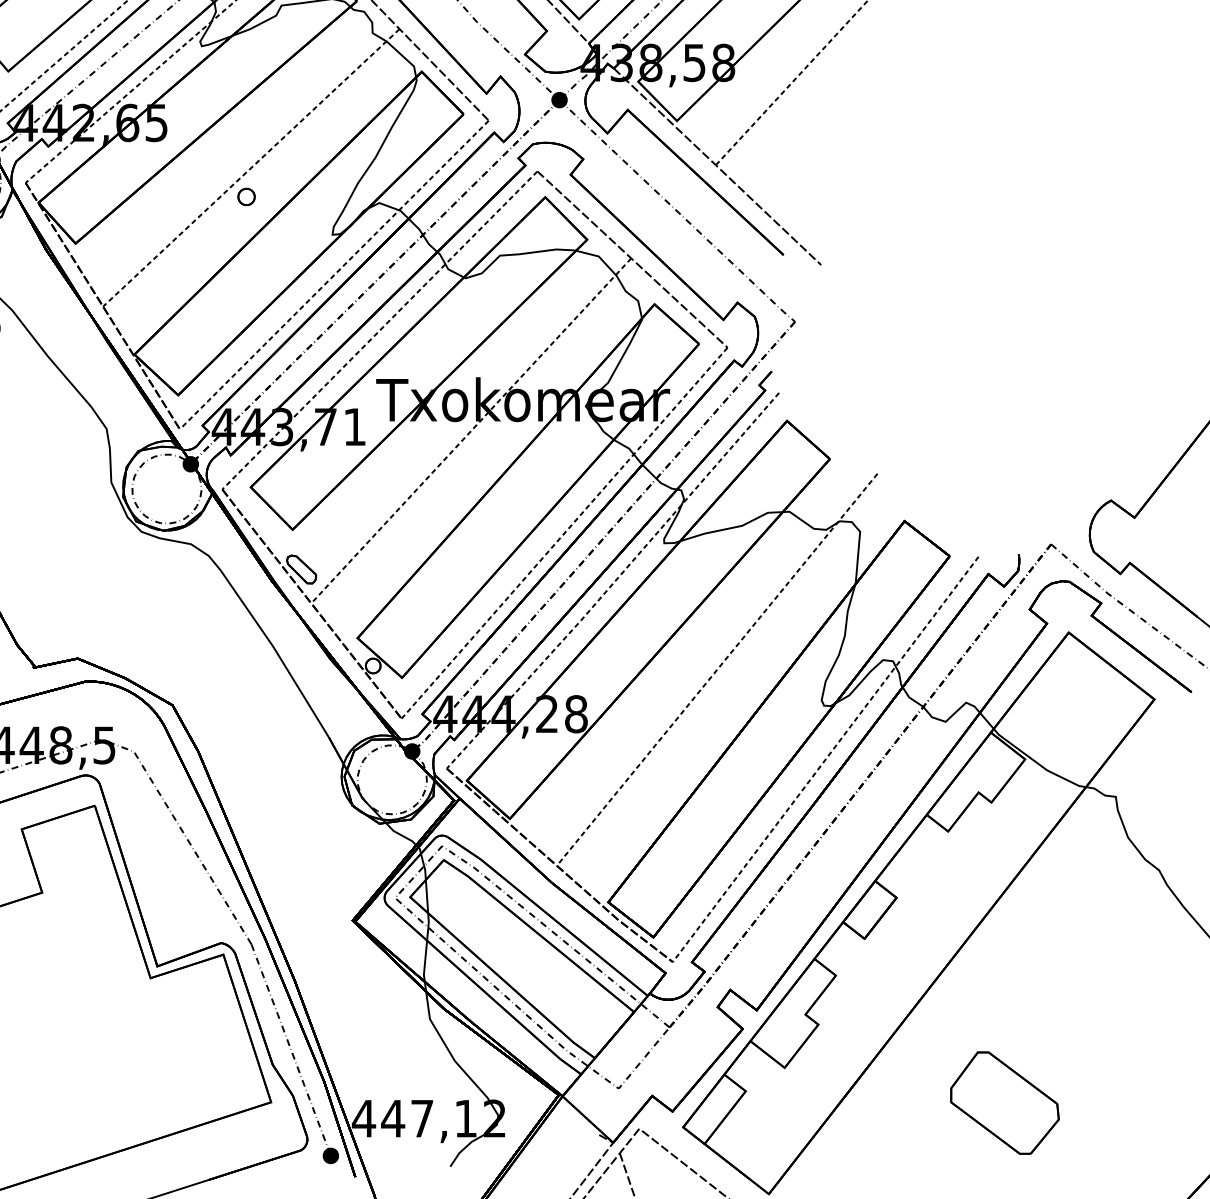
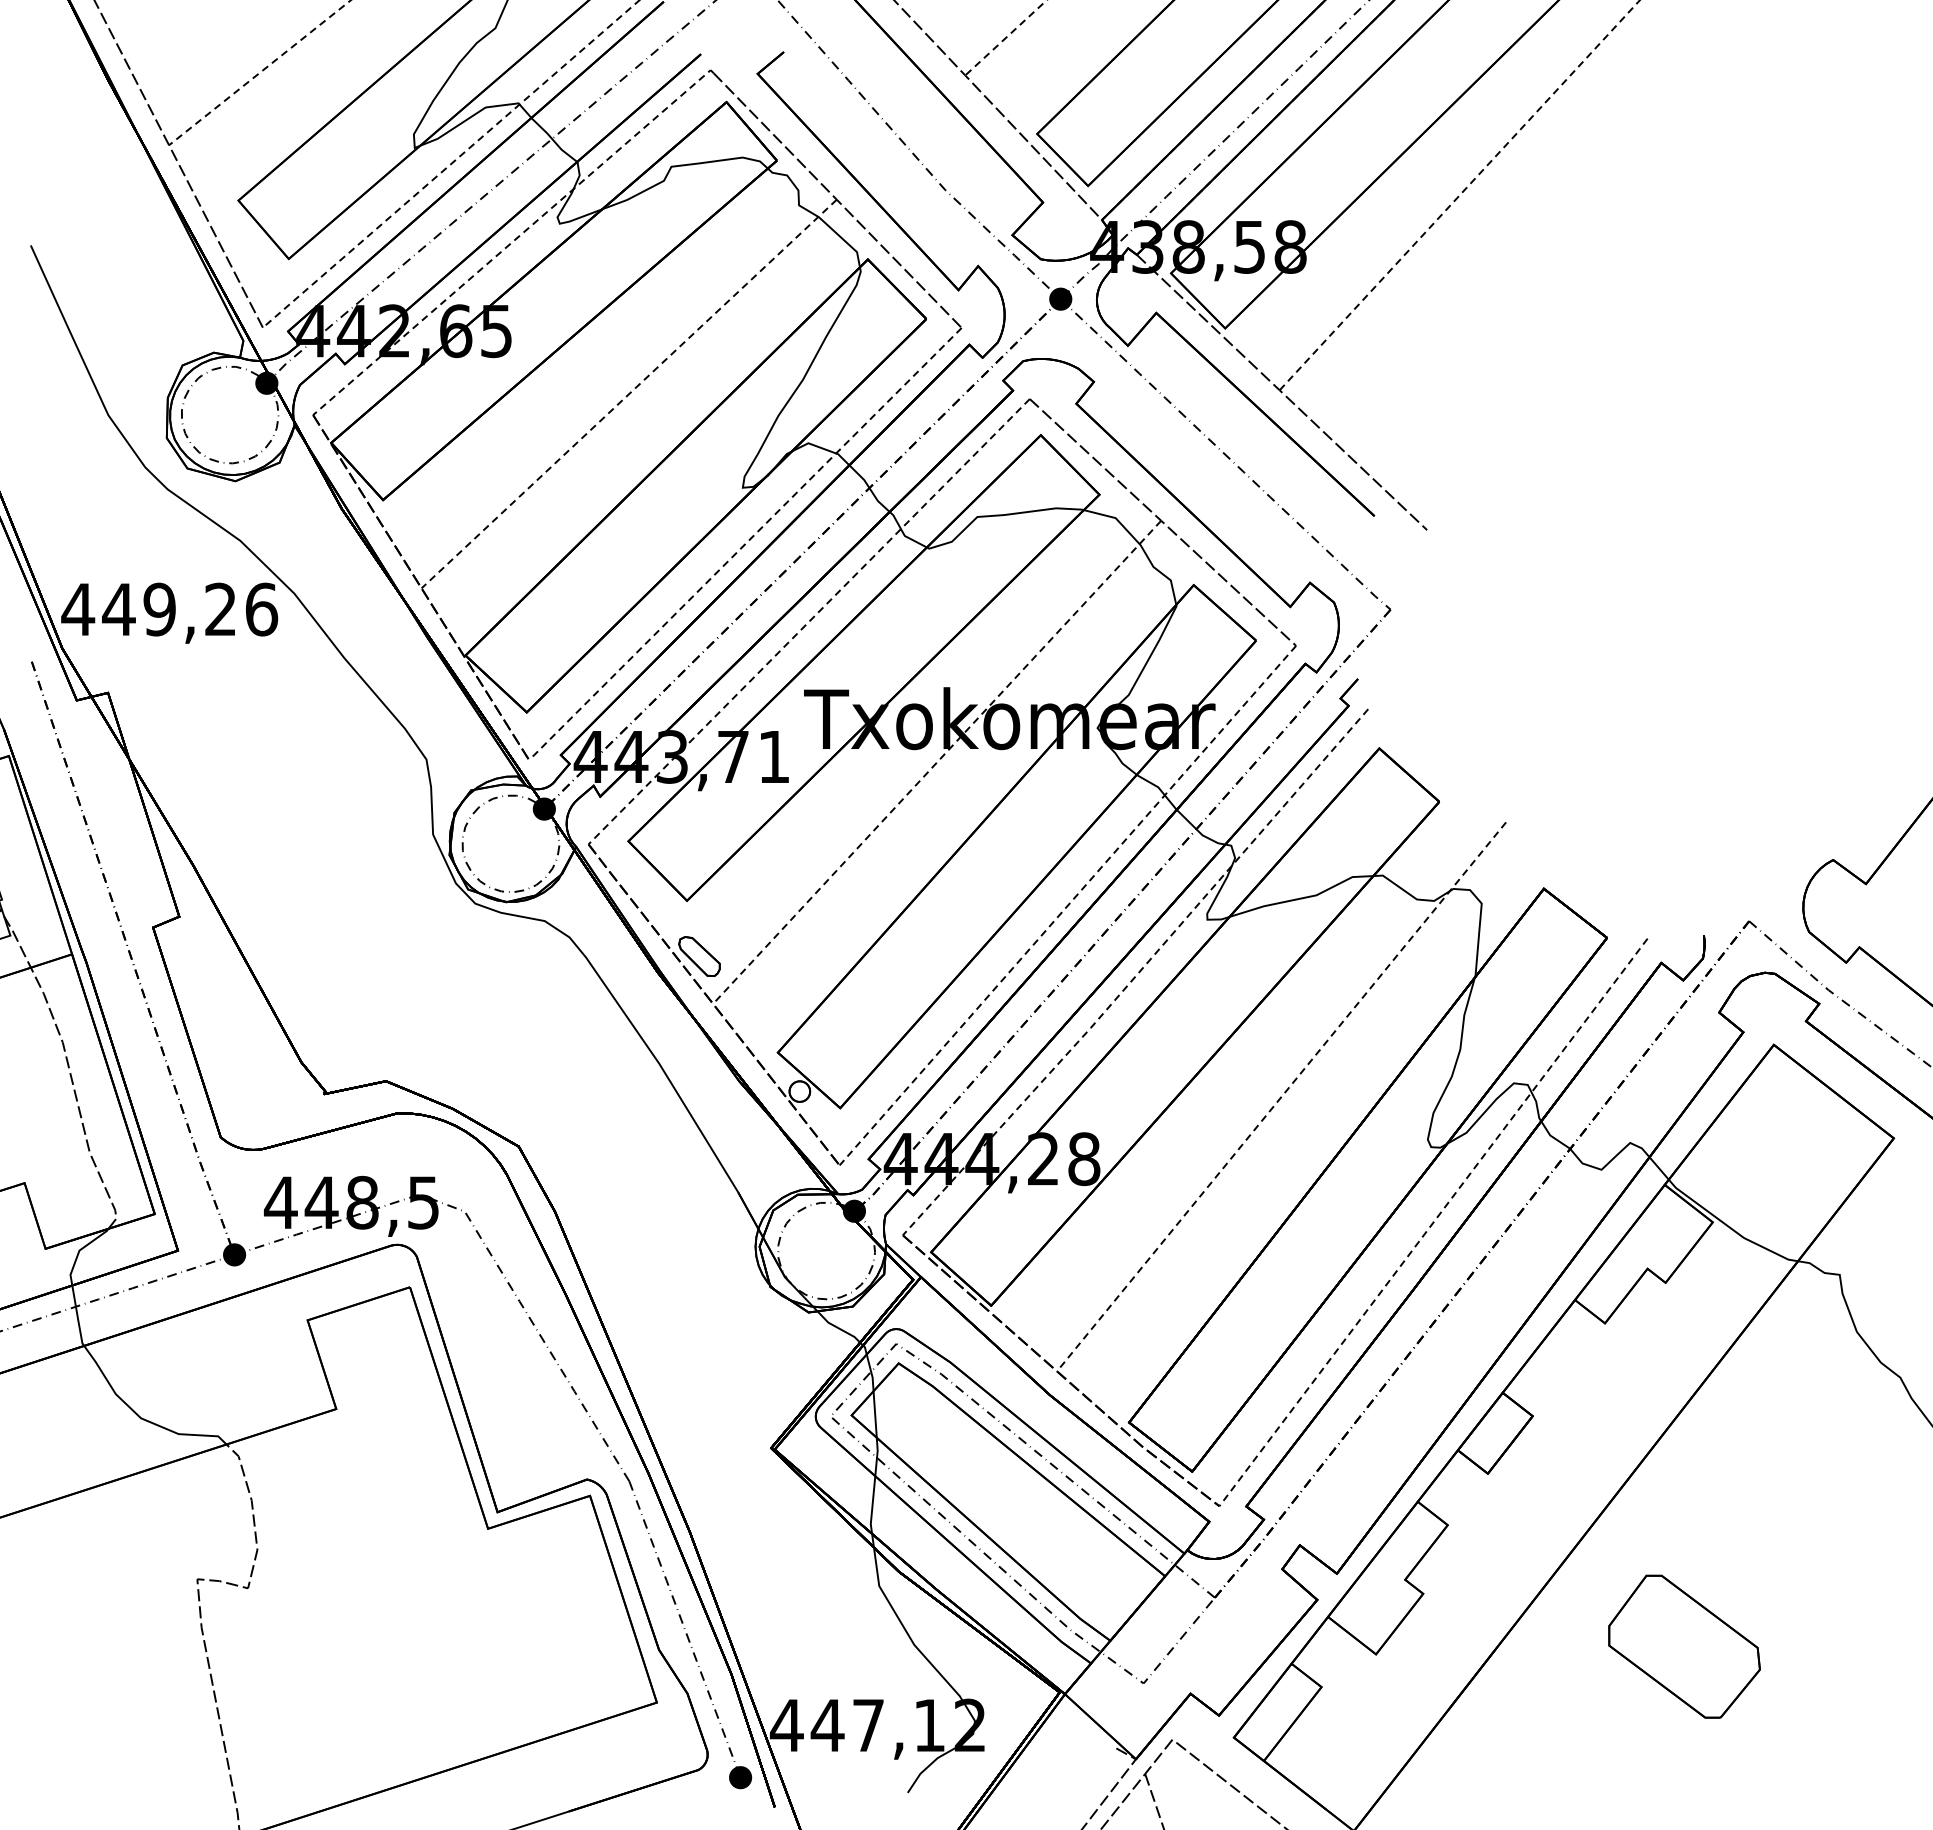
part: (246, 196) -> (622, 434), removed
part: (1004, 1102) -> (1684, 1646), moved

